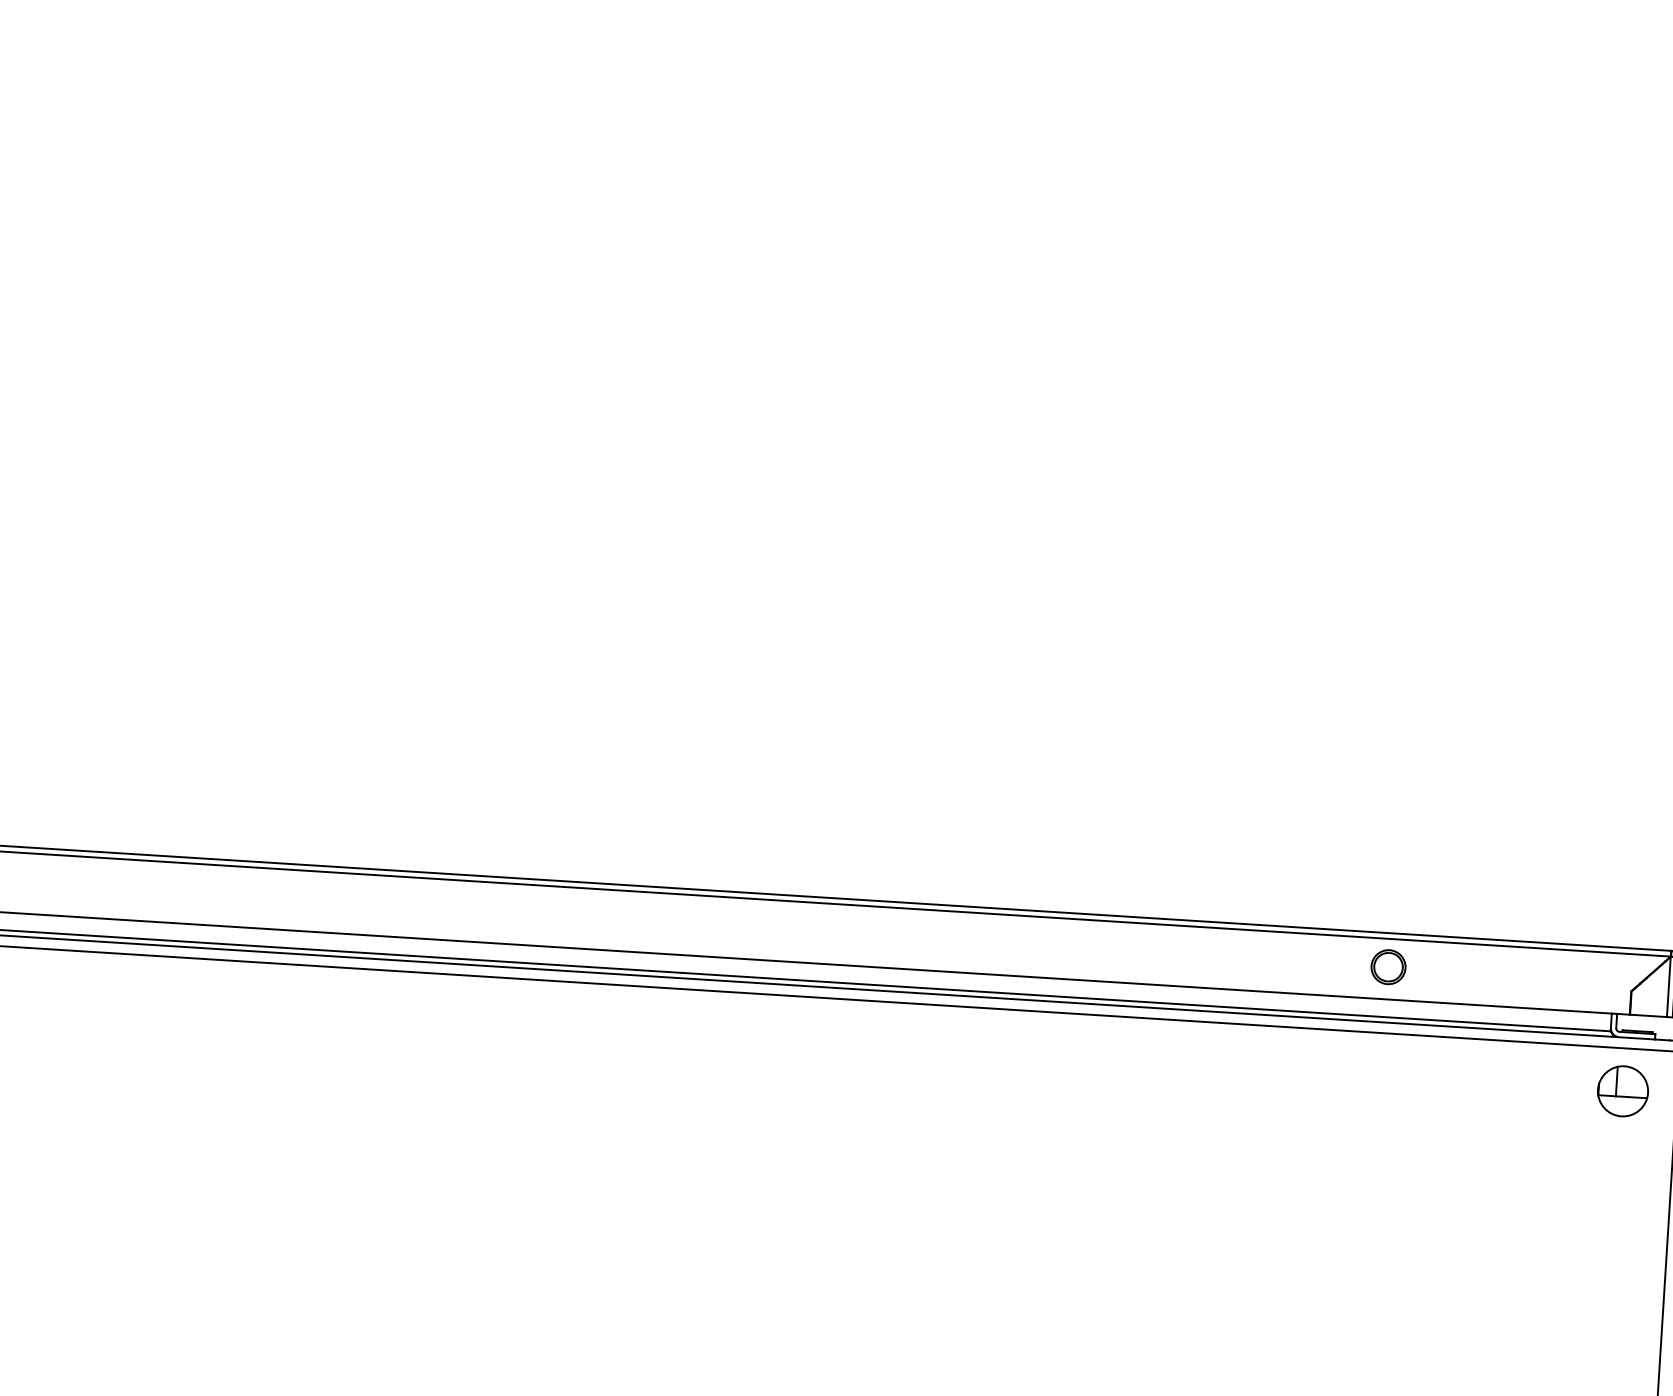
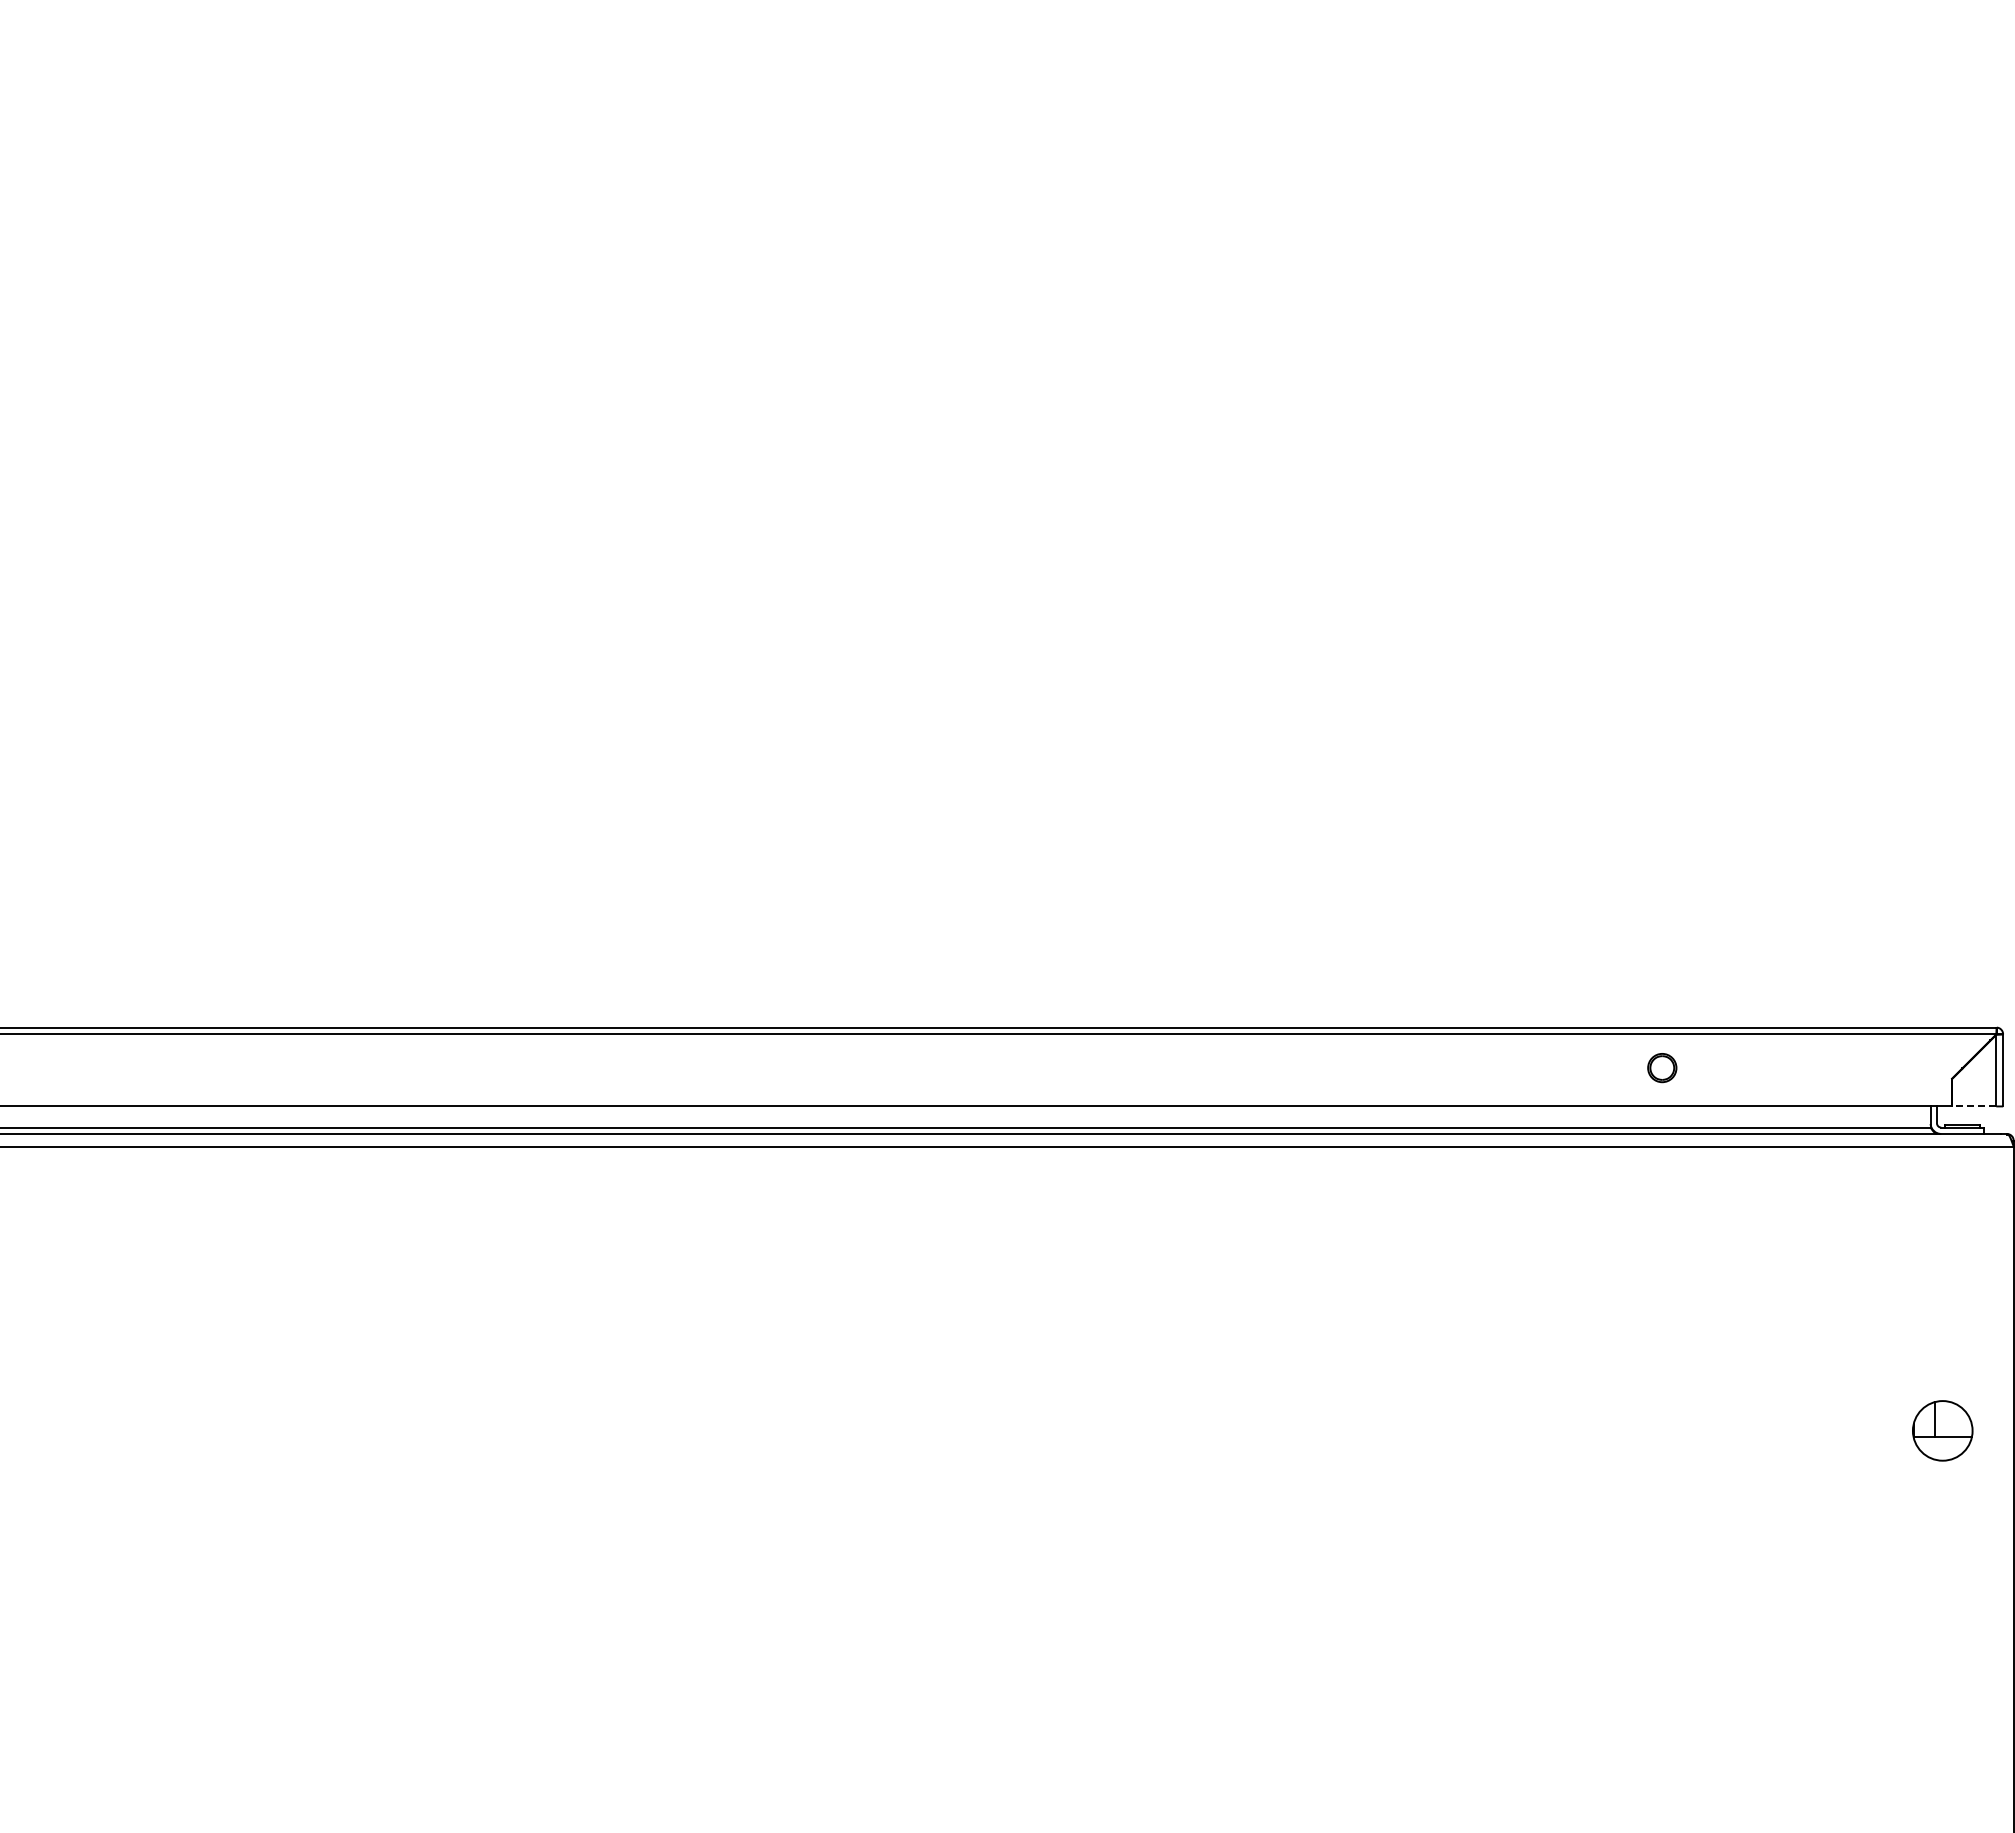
part: (1388, 966) -> (1662, 1067), size x0.7
line: (1648, 1015) -> (1974, 1106), solid -> dashed
part: (1622, 1091) -> (1942, 1430), moved

